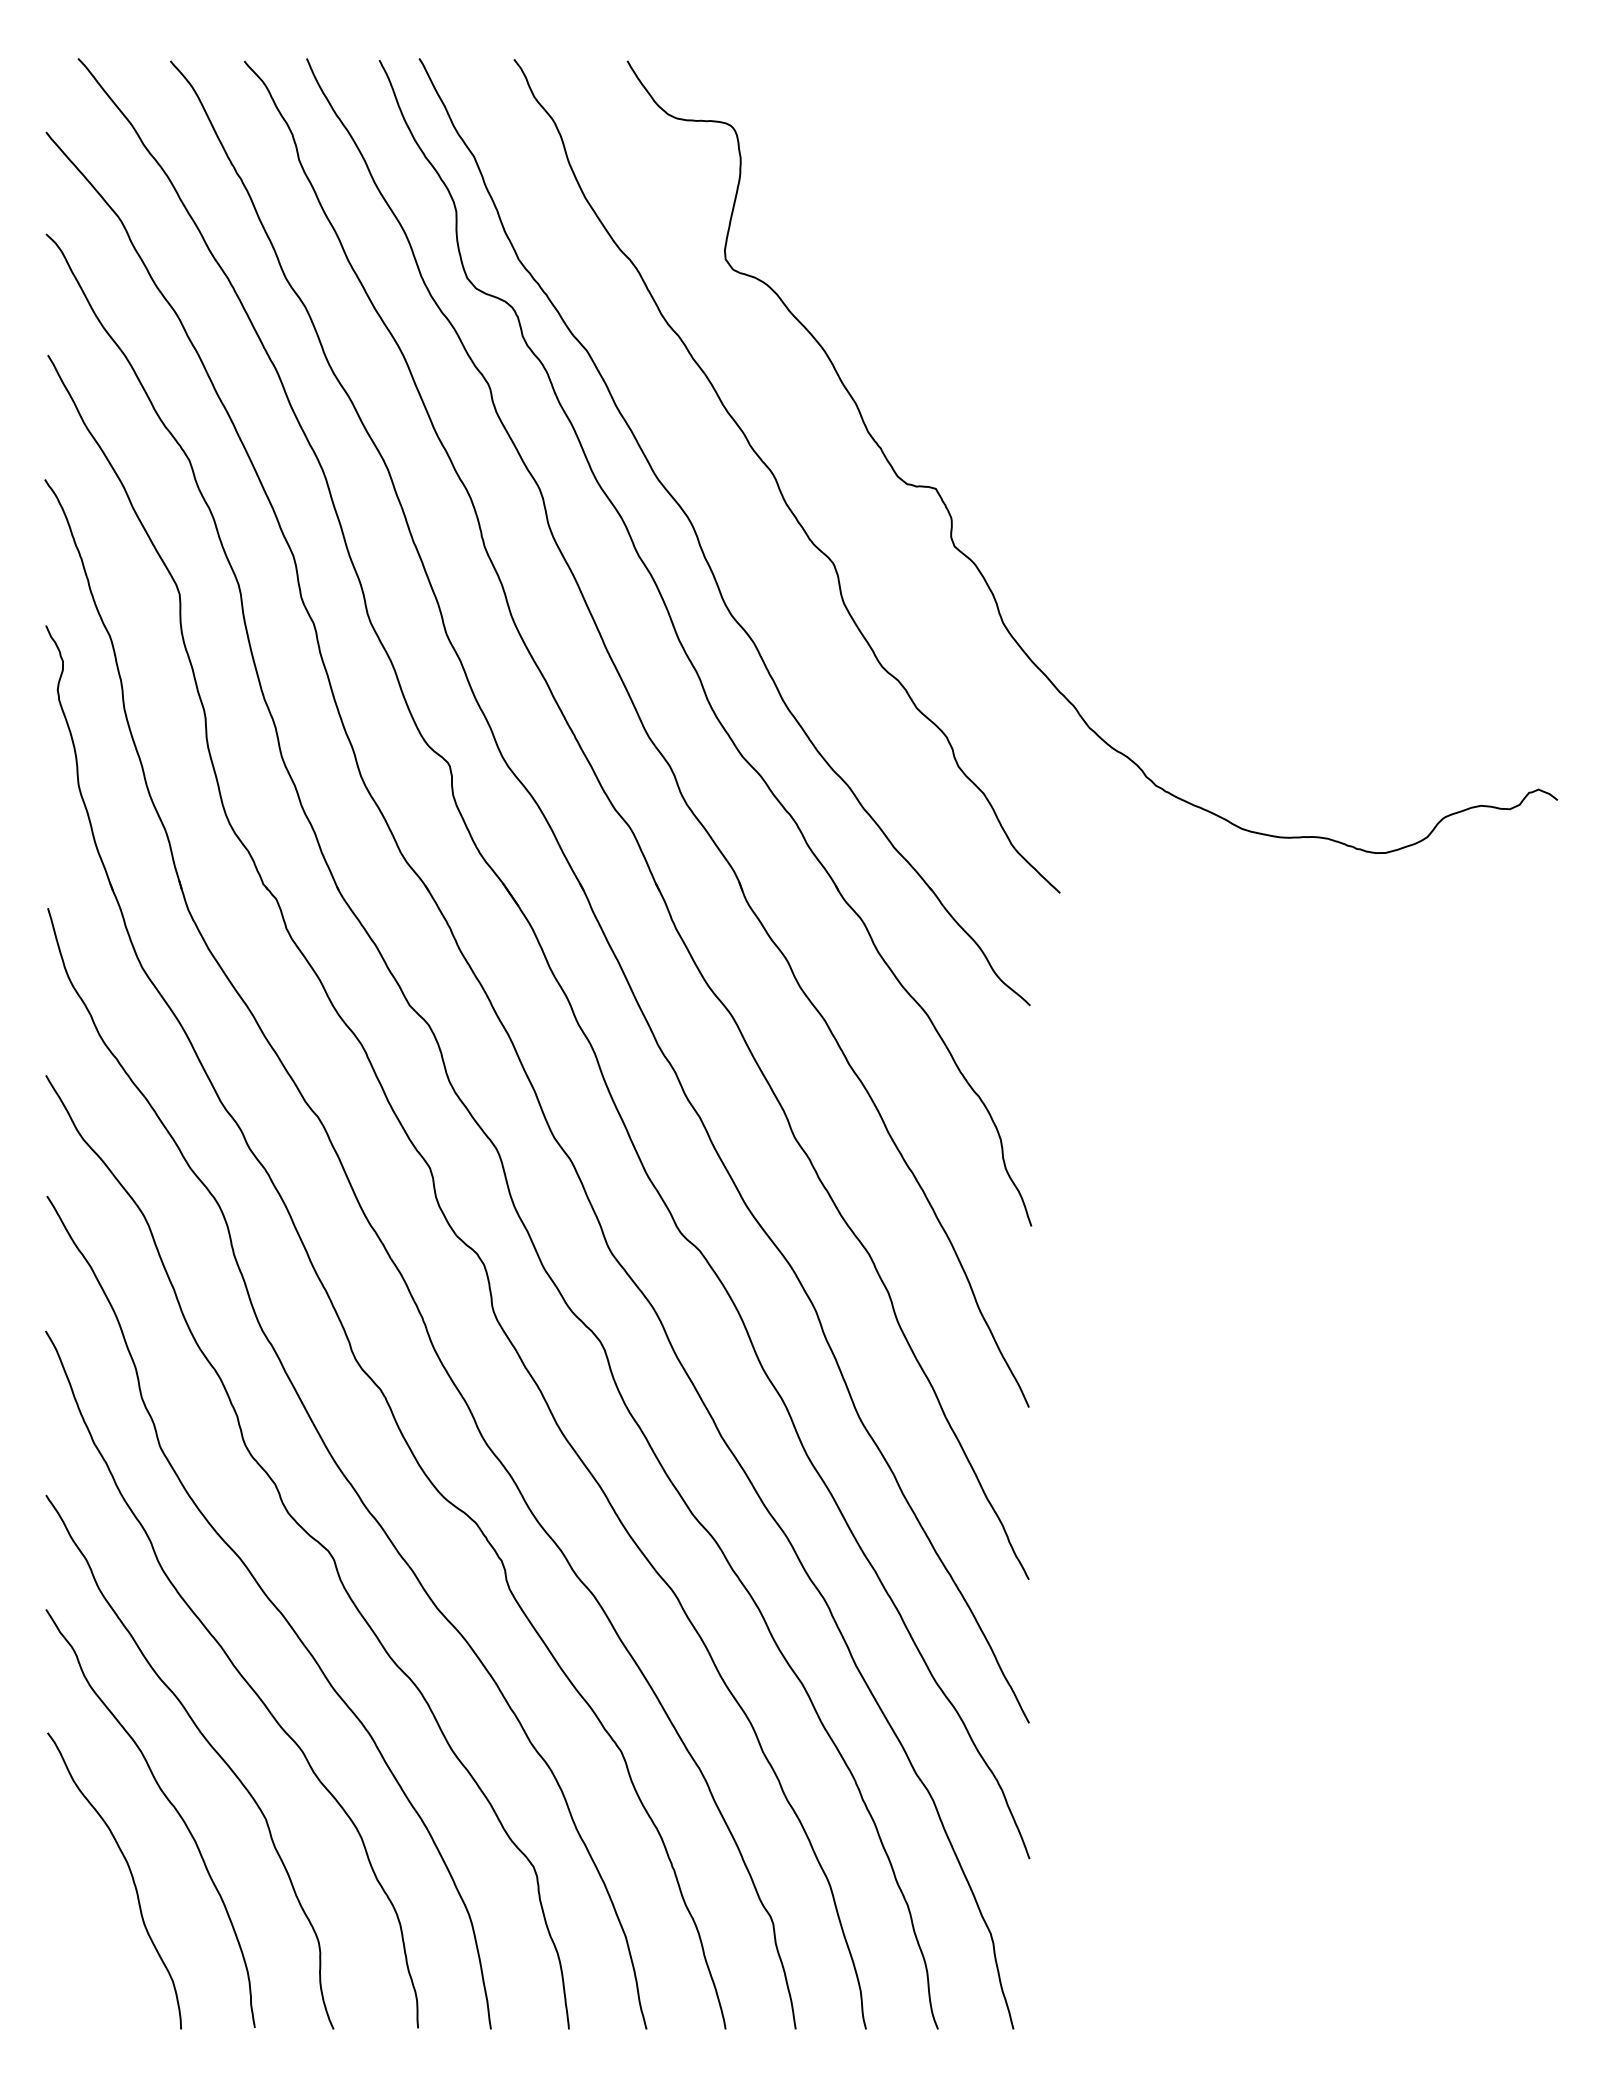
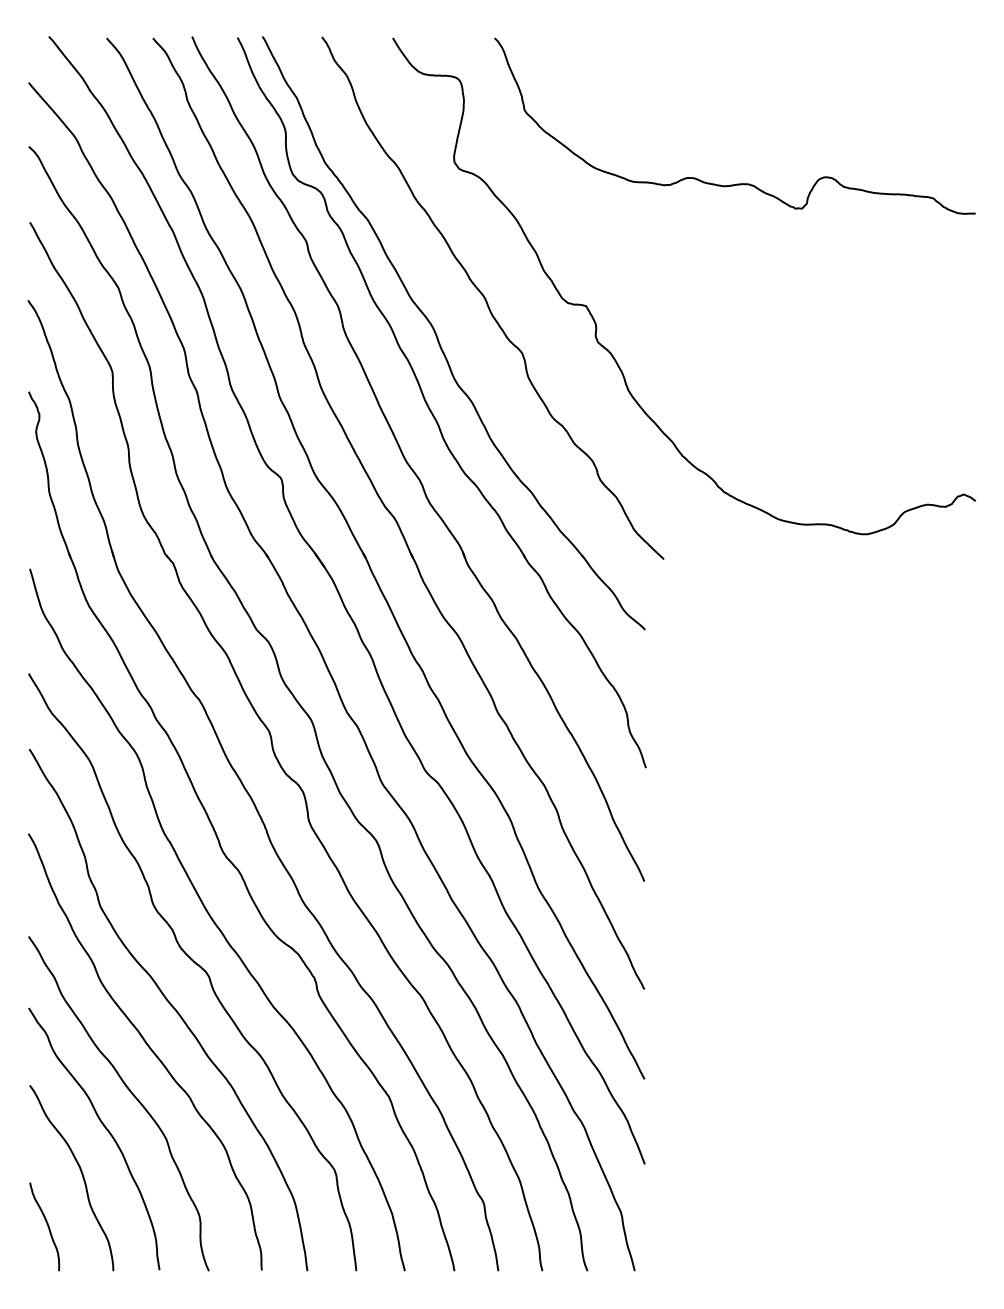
curve: (1175, 293) -> (736, 183), added
curve: (74, 1954) -> (46, 1224), added

